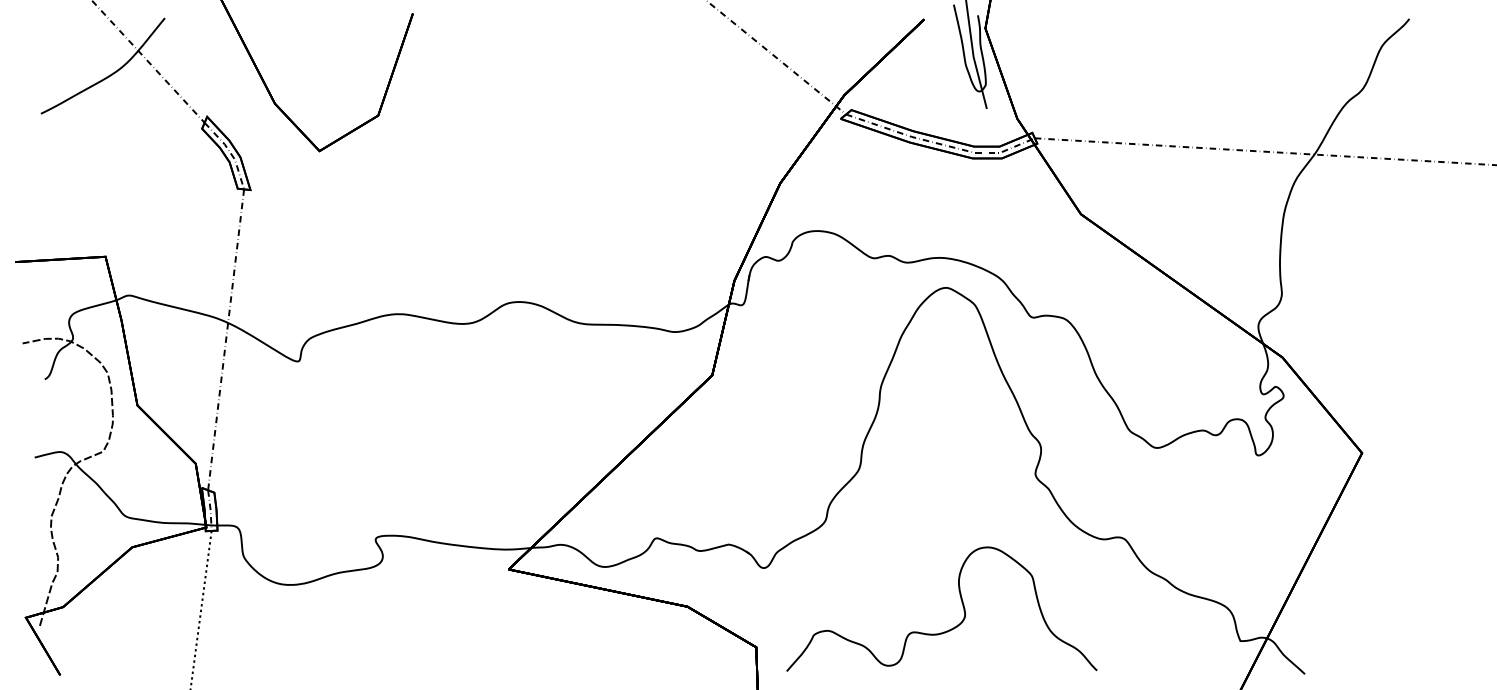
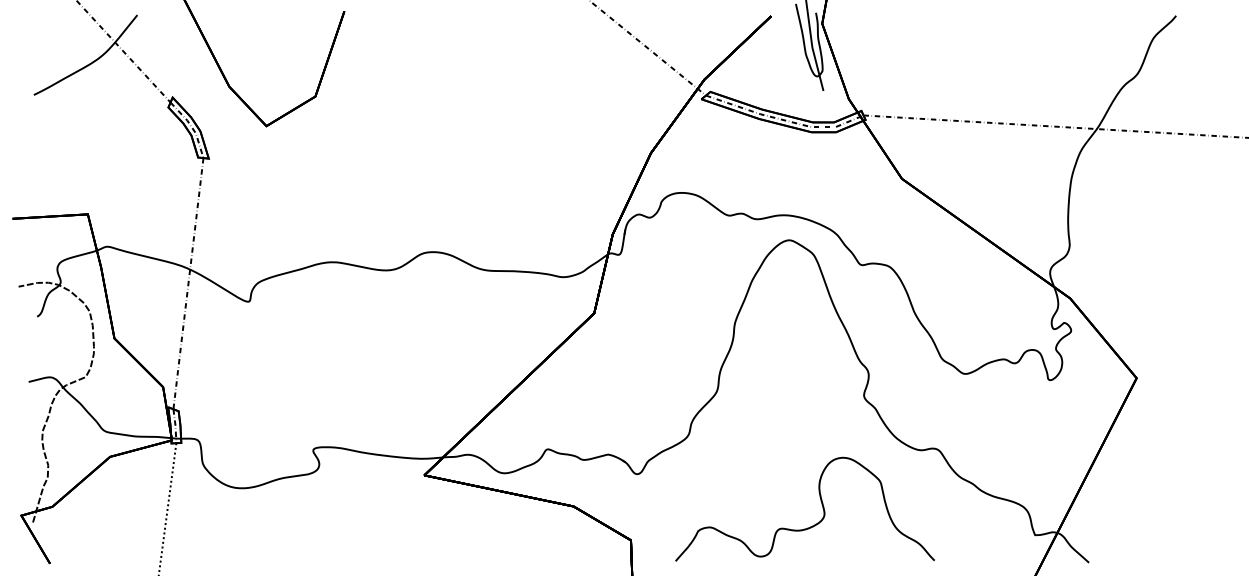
curve: (961, 602) -> (821, 503), moved

